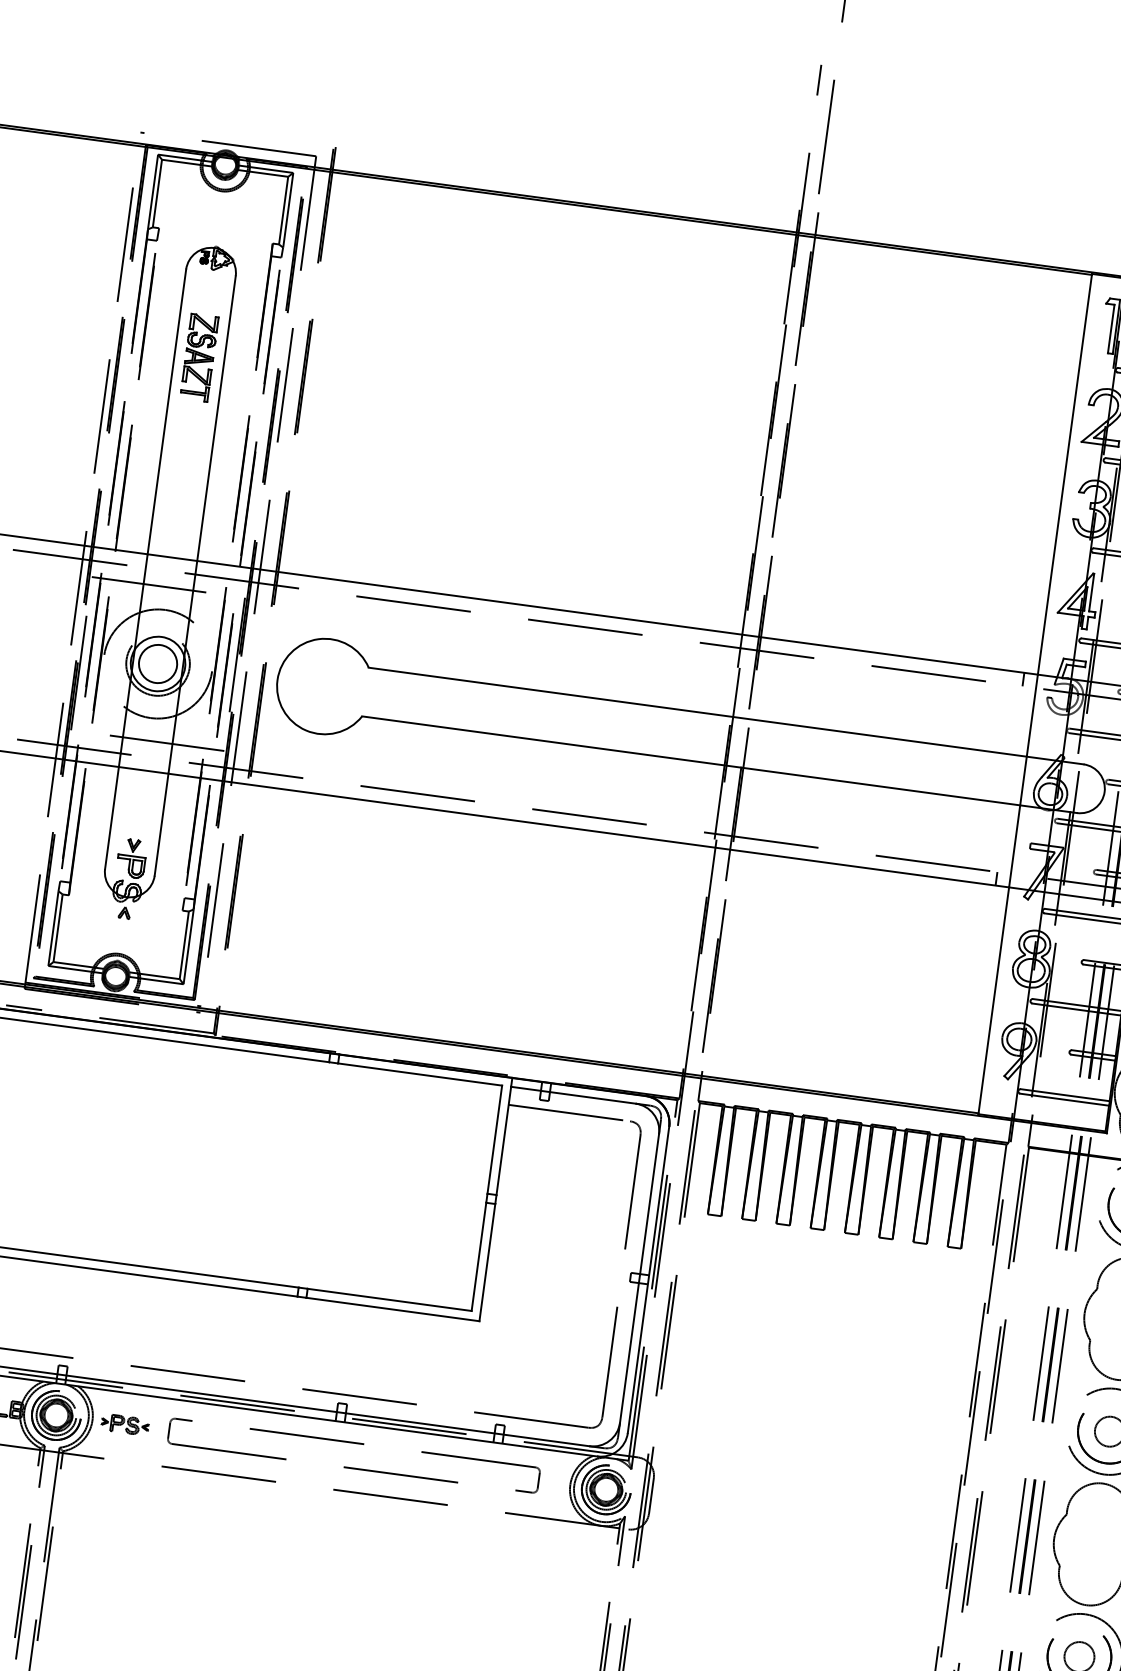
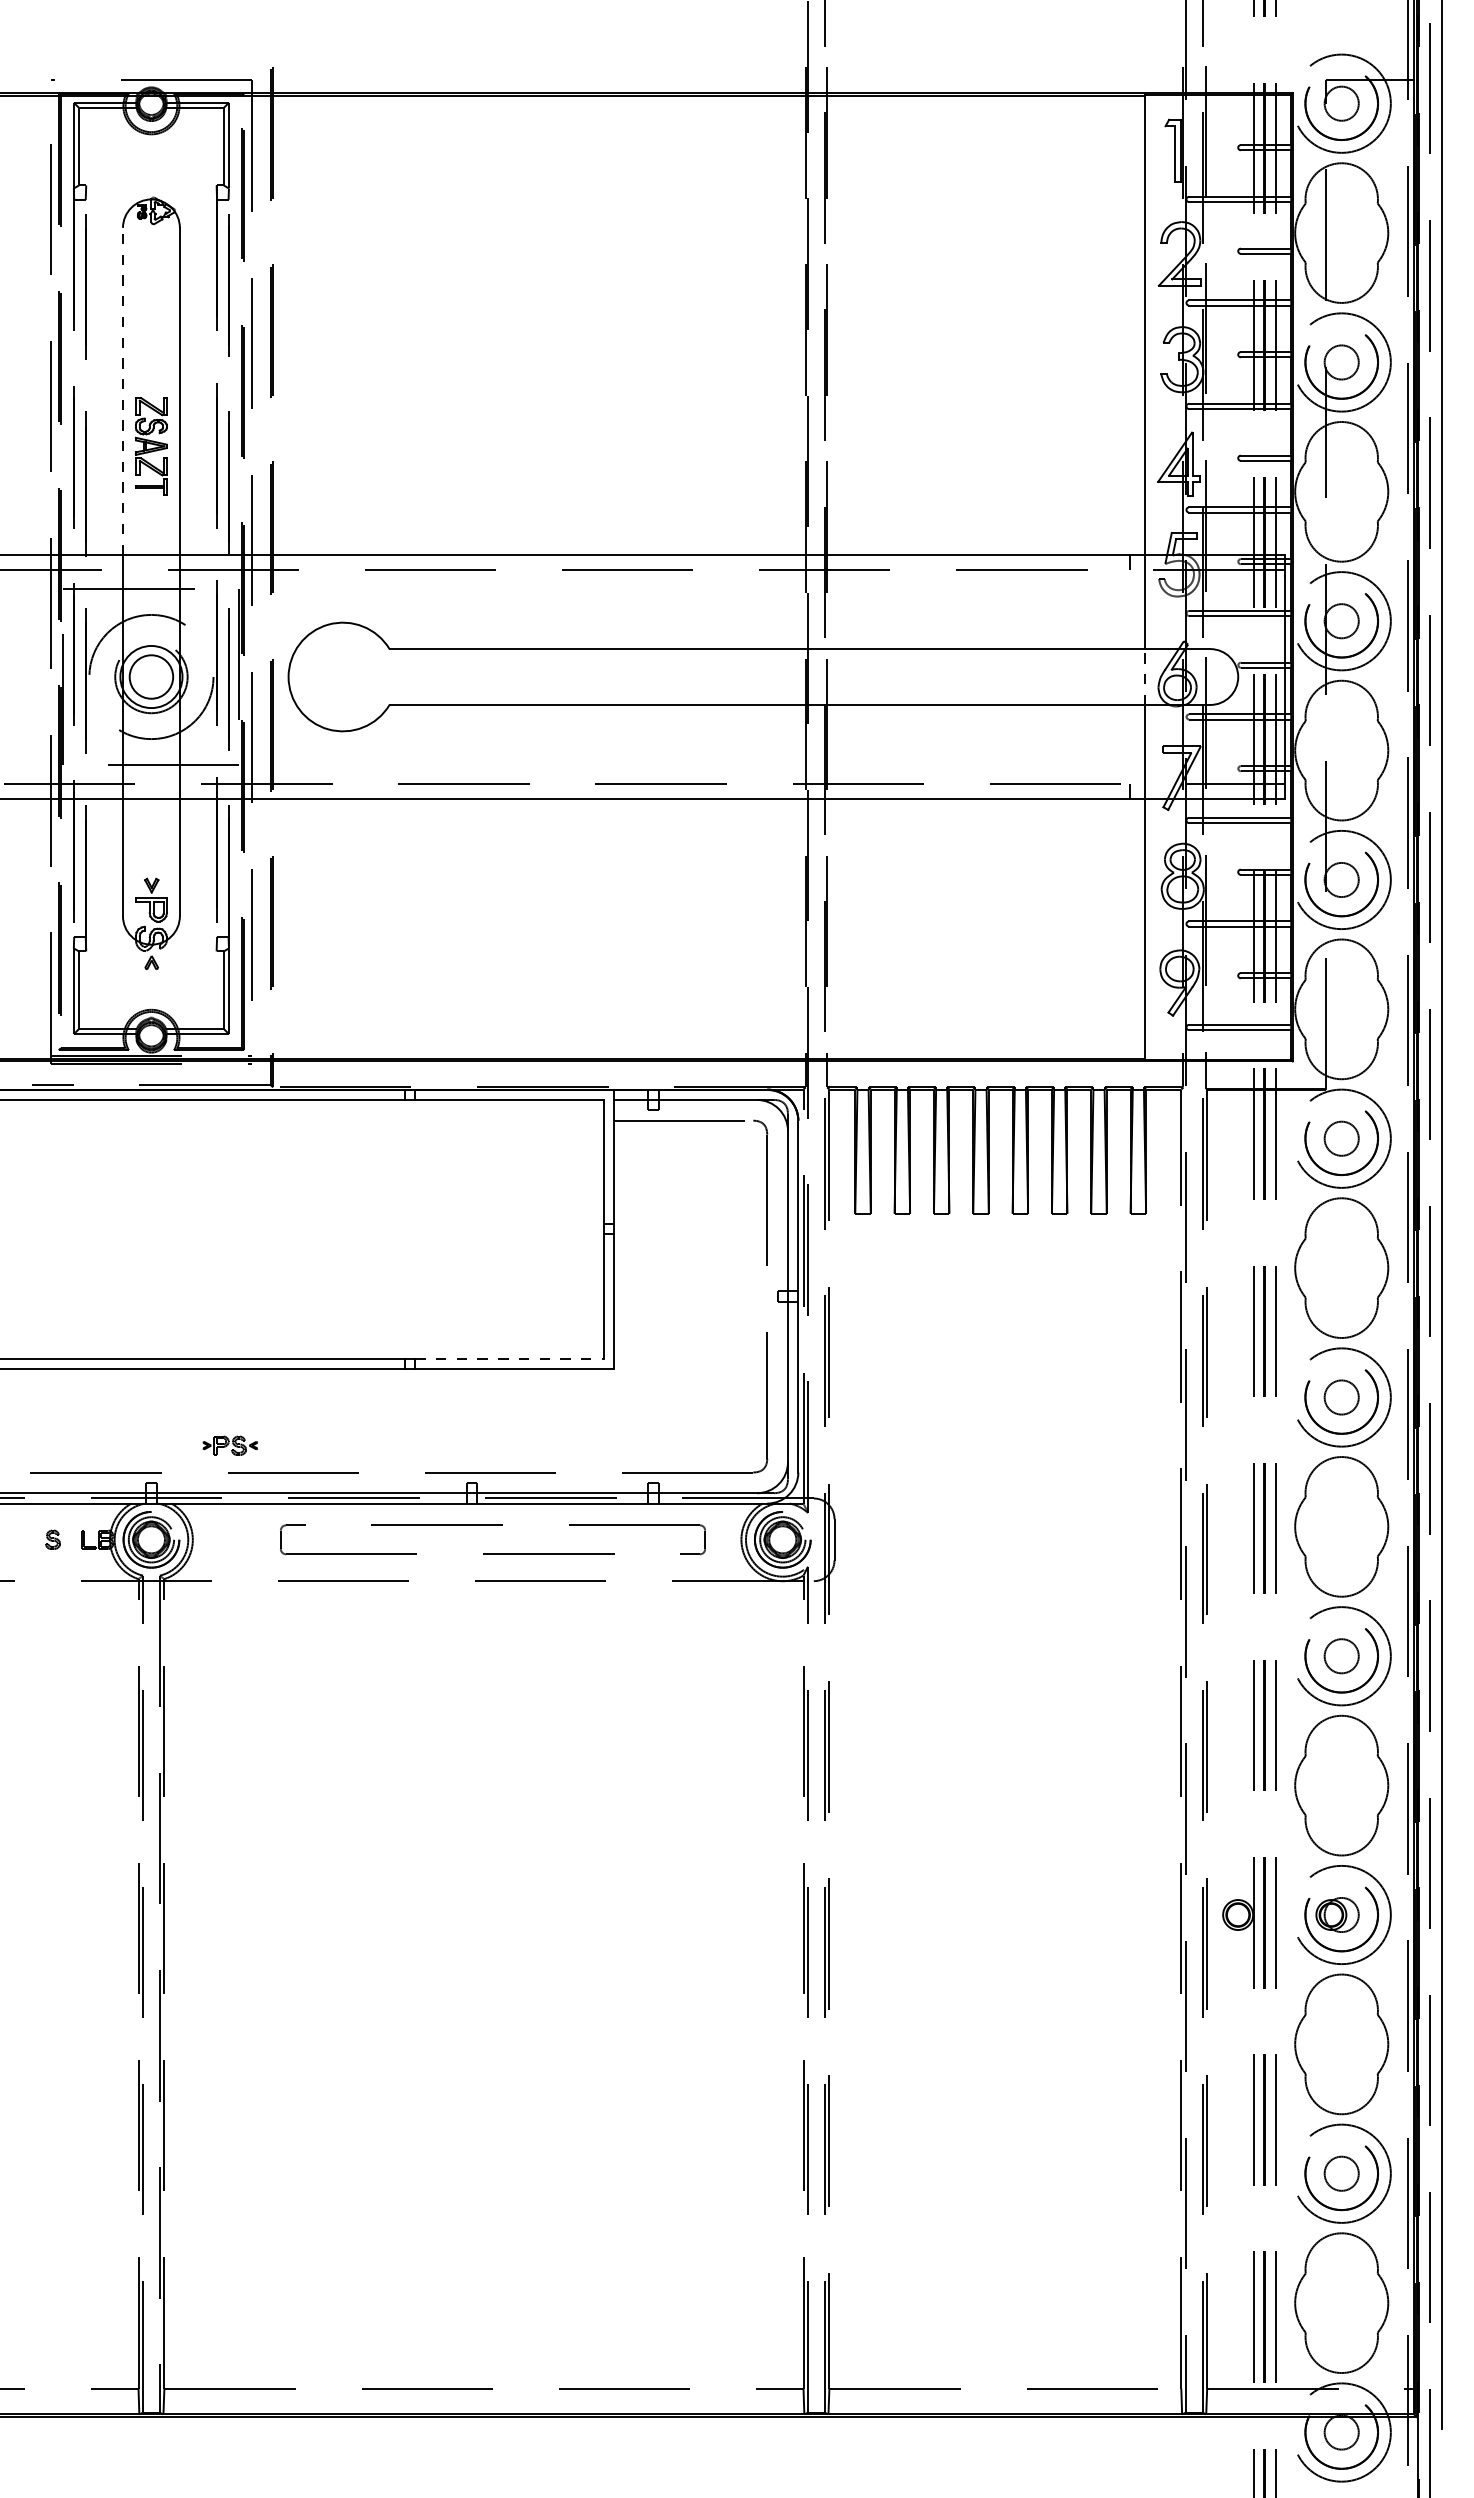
part: (199, 357) -> (151, 446), moved
line: (166, 411) -> (122, 390), solid -> dashed
line: (1023, 781) -> (1145, 677), solid -> dashed
line: (390, 1299) -> (510, 1358), solid -> dashed
part: (124, 1424) -> (229, 1445), moved

